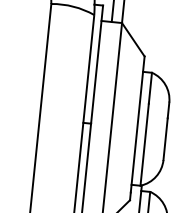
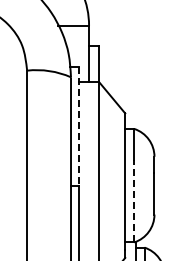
line: (96, 64) -> (78, 126), solid -> dashed
line: (145, 144) -> (134, 200), solid -> dashed

